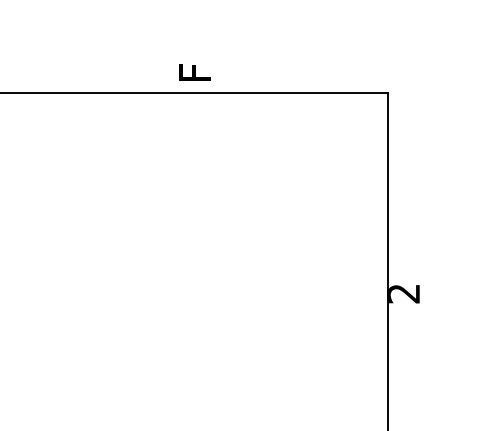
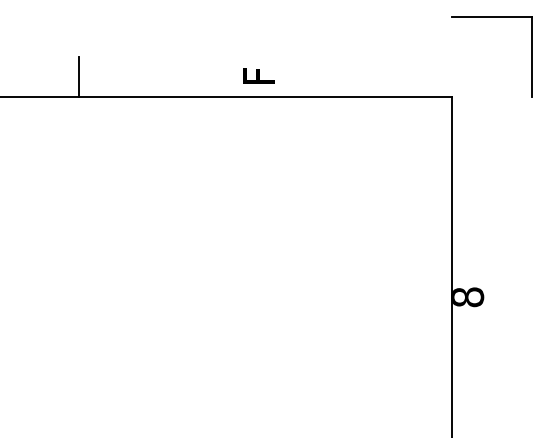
part: (427, 13) -> (491, 17), added
line: (14, 72) -> (78, 76), added
text: (404, 293) -> (468, 297), 2 -> 8

